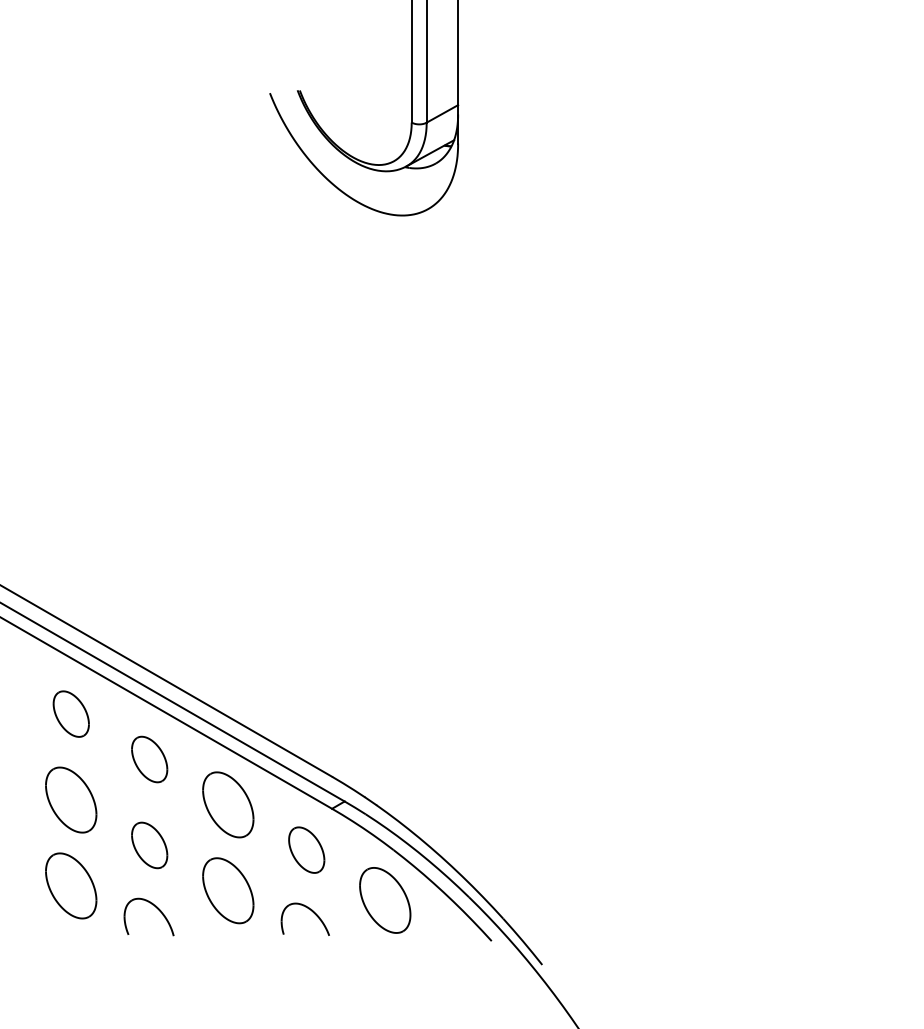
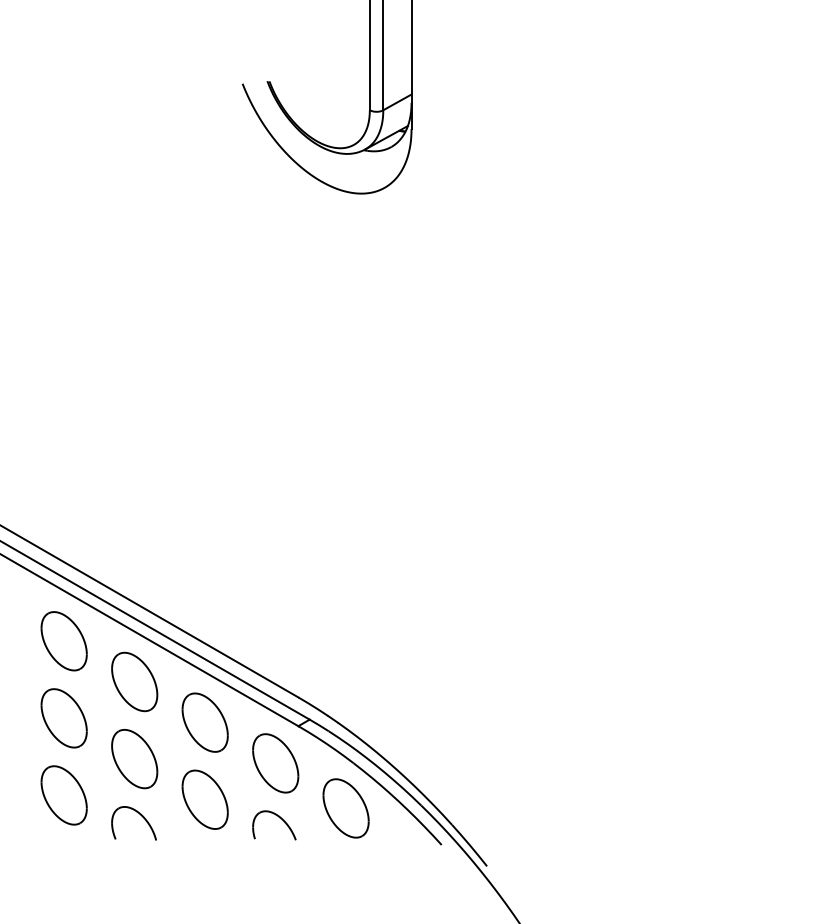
part: (71, 713) -> (64, 640), size x1.43
part: (149, 759) -> (134, 681), size x1.43
part: (149, 845) -> (134, 759), size x1.43
part: (306, 849) -> (275, 762), size x1.43

